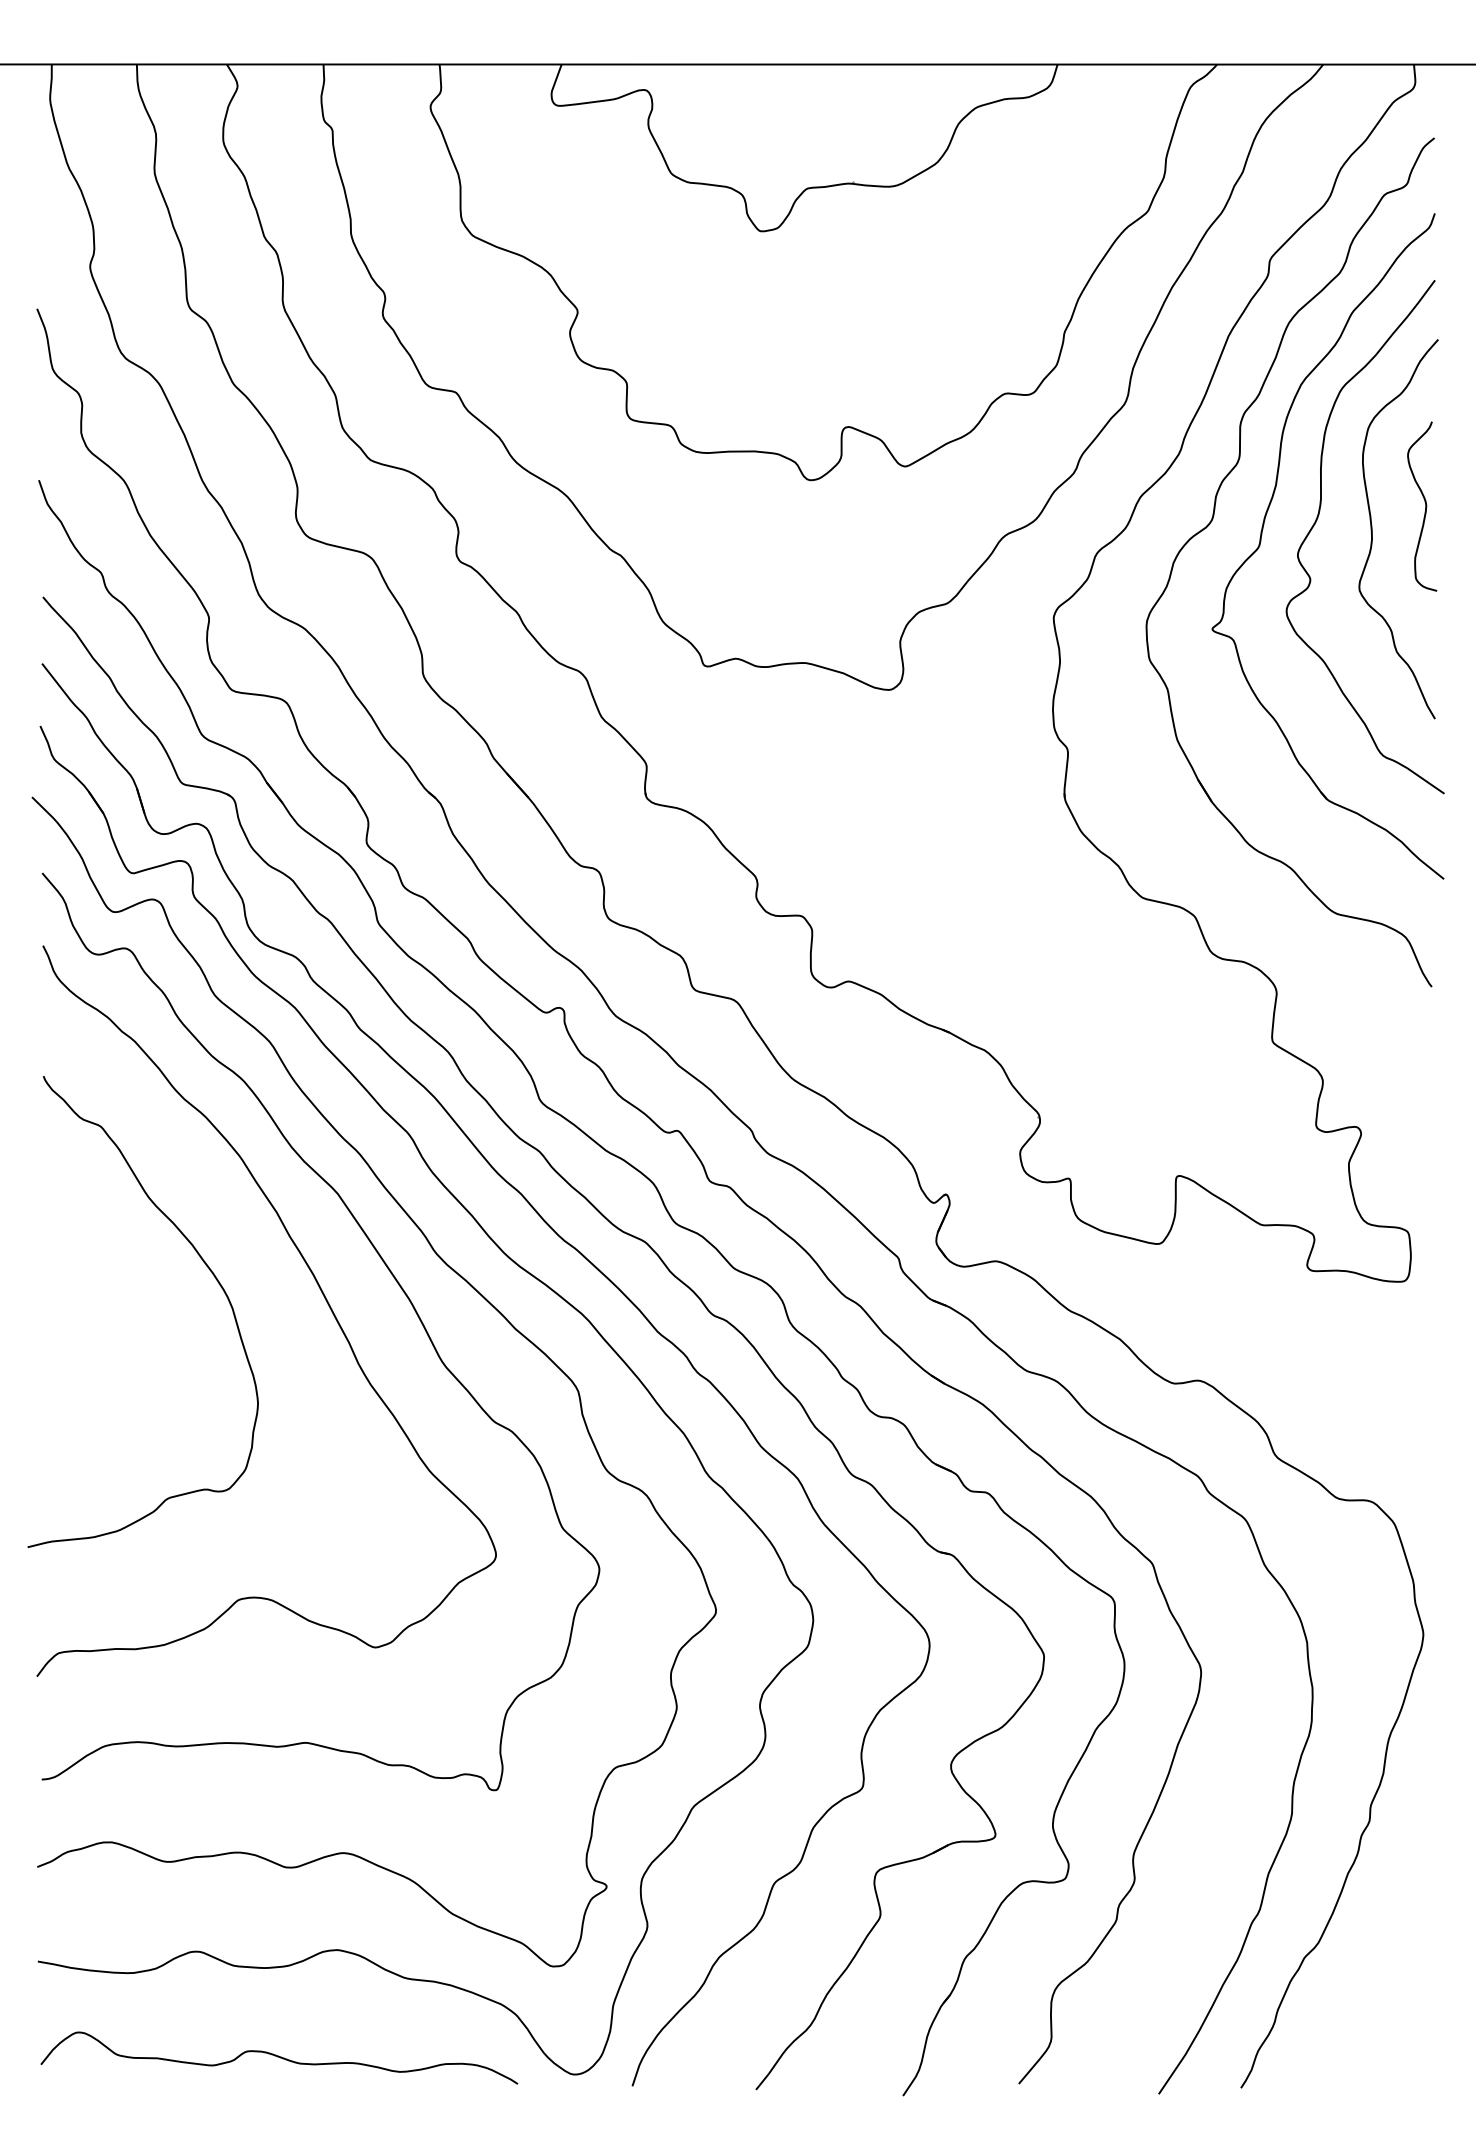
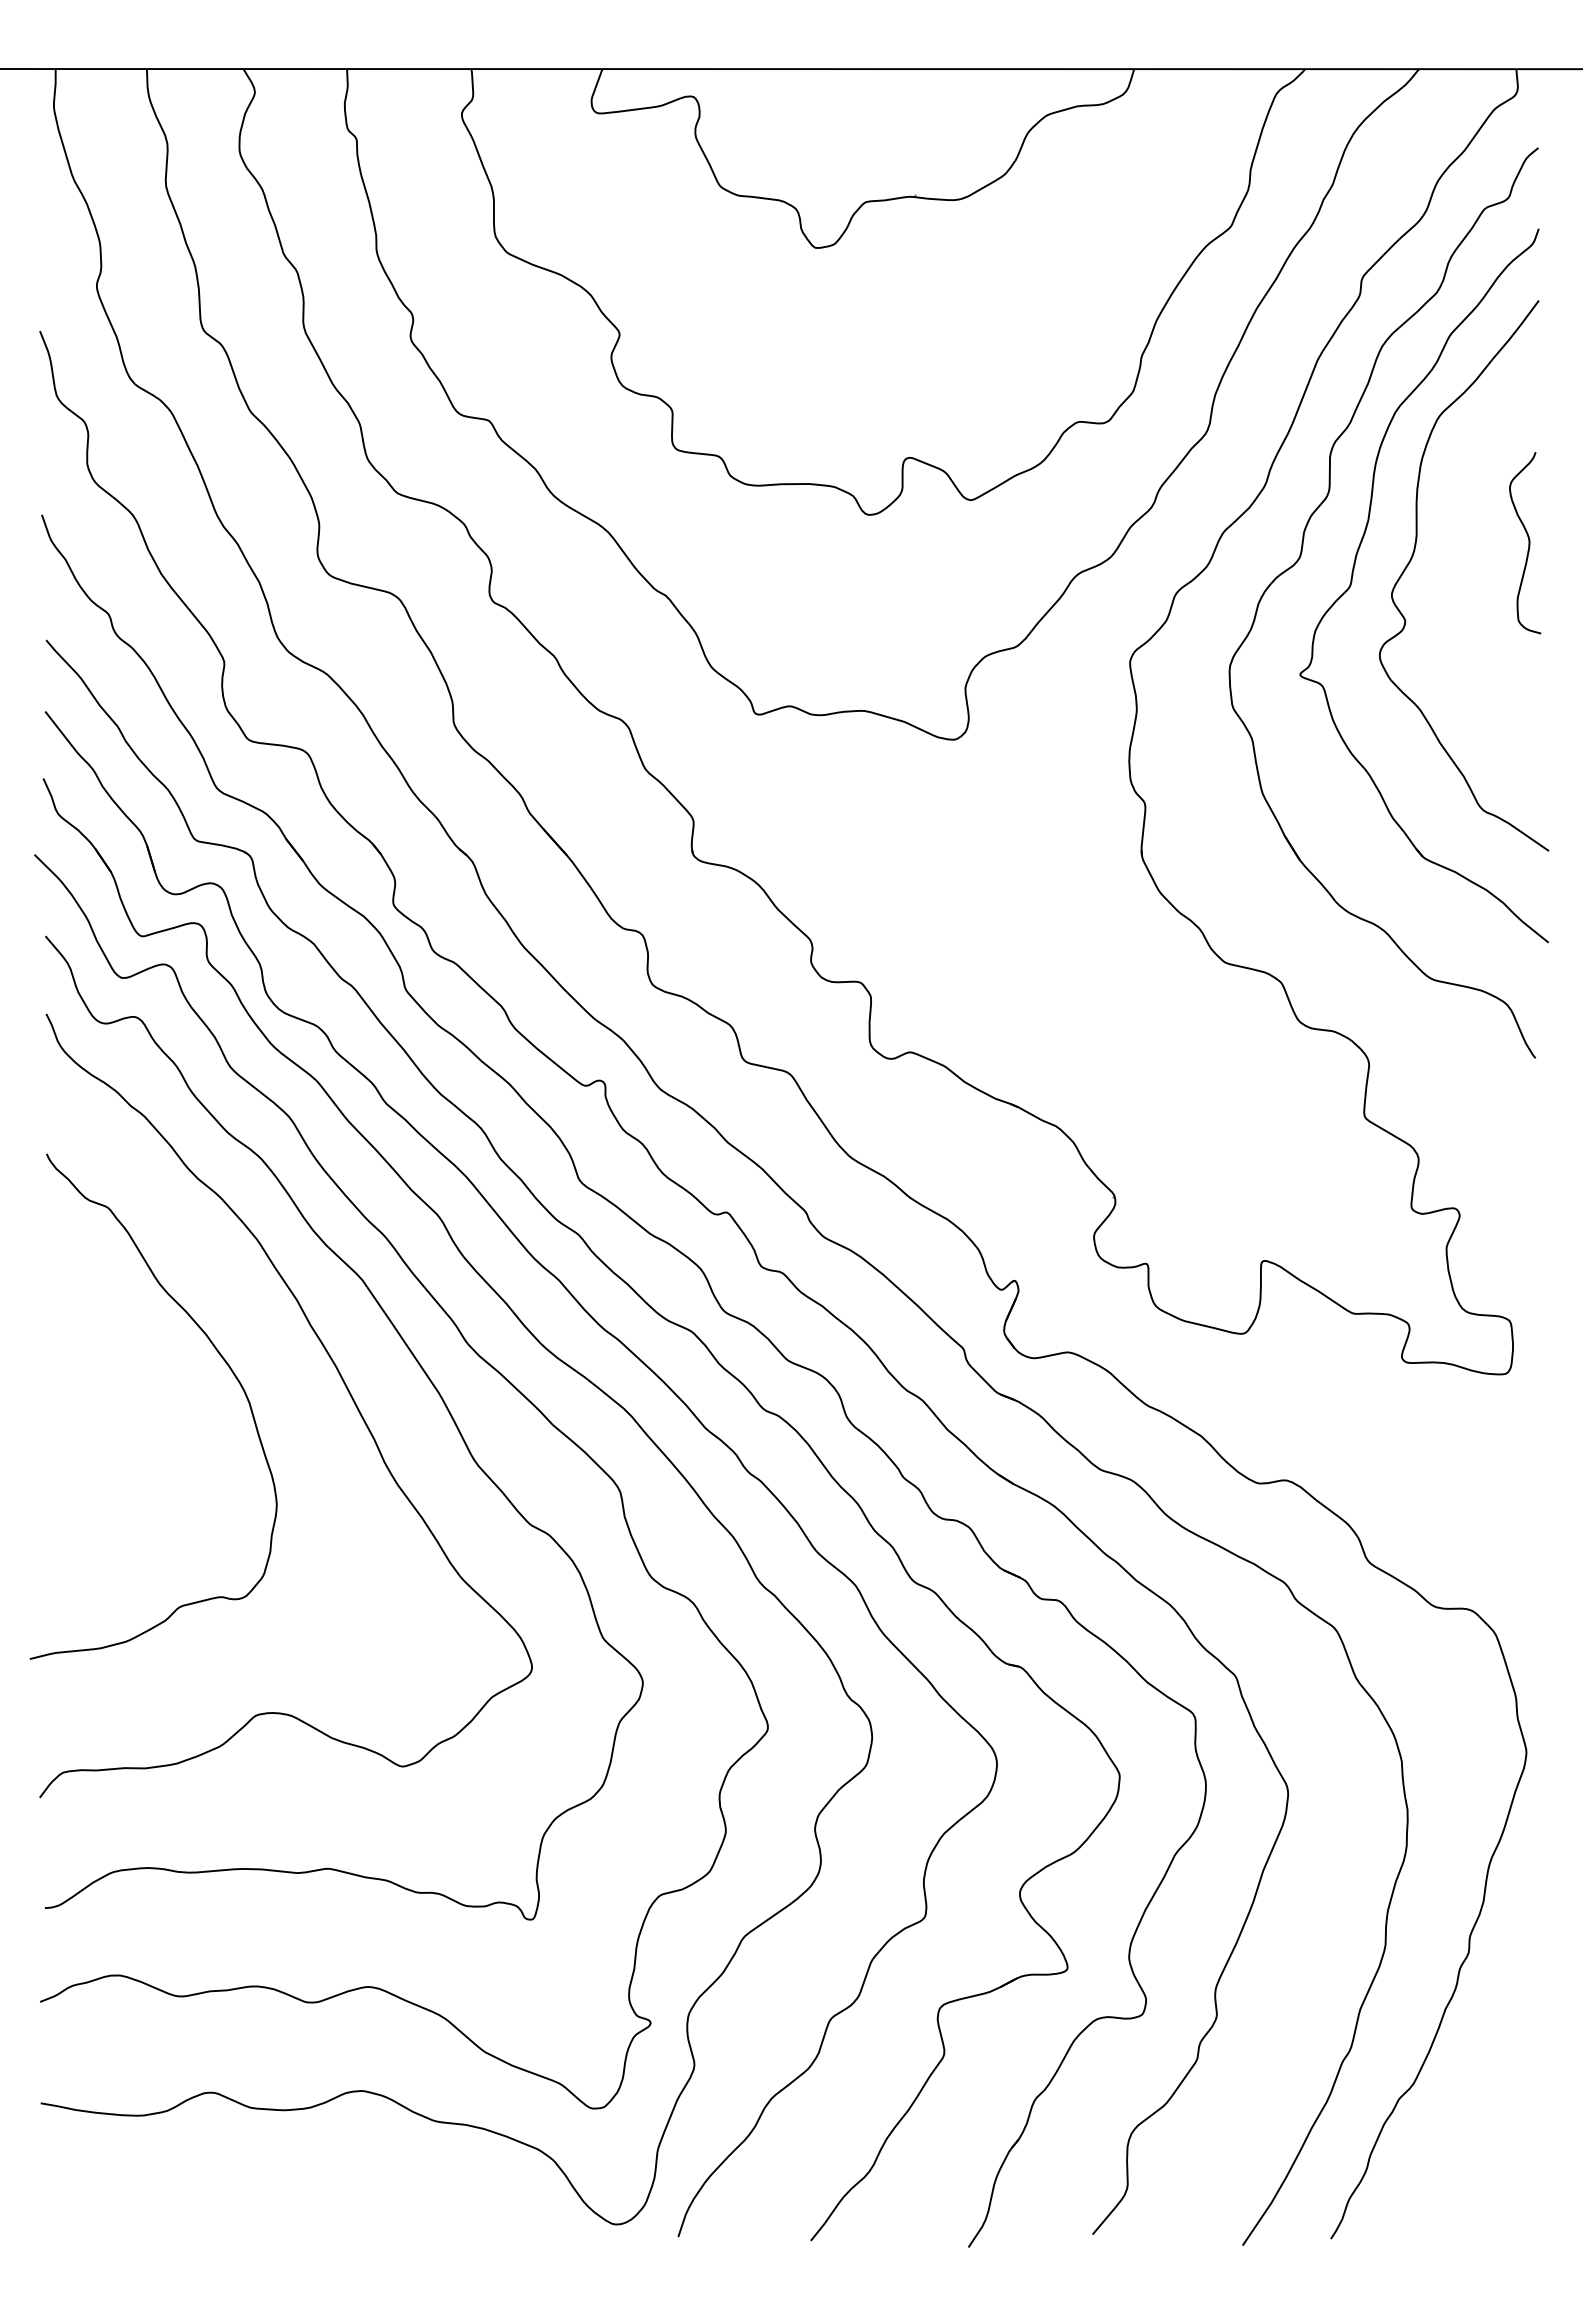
curve: (1372, 529) -> (1471, 567), removed
curve: (279, 2057) -> (299, 2206), removed

